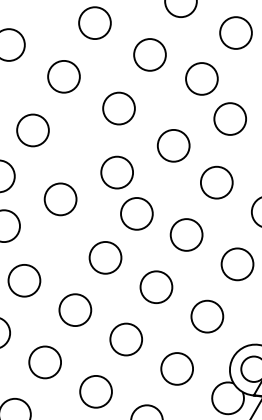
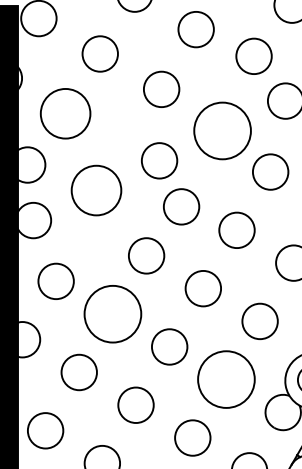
circle: (32, 130) -> (65, 113), size x1.4
circle: (173, 145) -> (222, 130), size x1.6
circle: (60, 199) -> (96, 190), size x1.4
circle: (74, 309) -> (112, 313), size x1.6
circle: (177, 368) -> (226, 379), size x1.6

